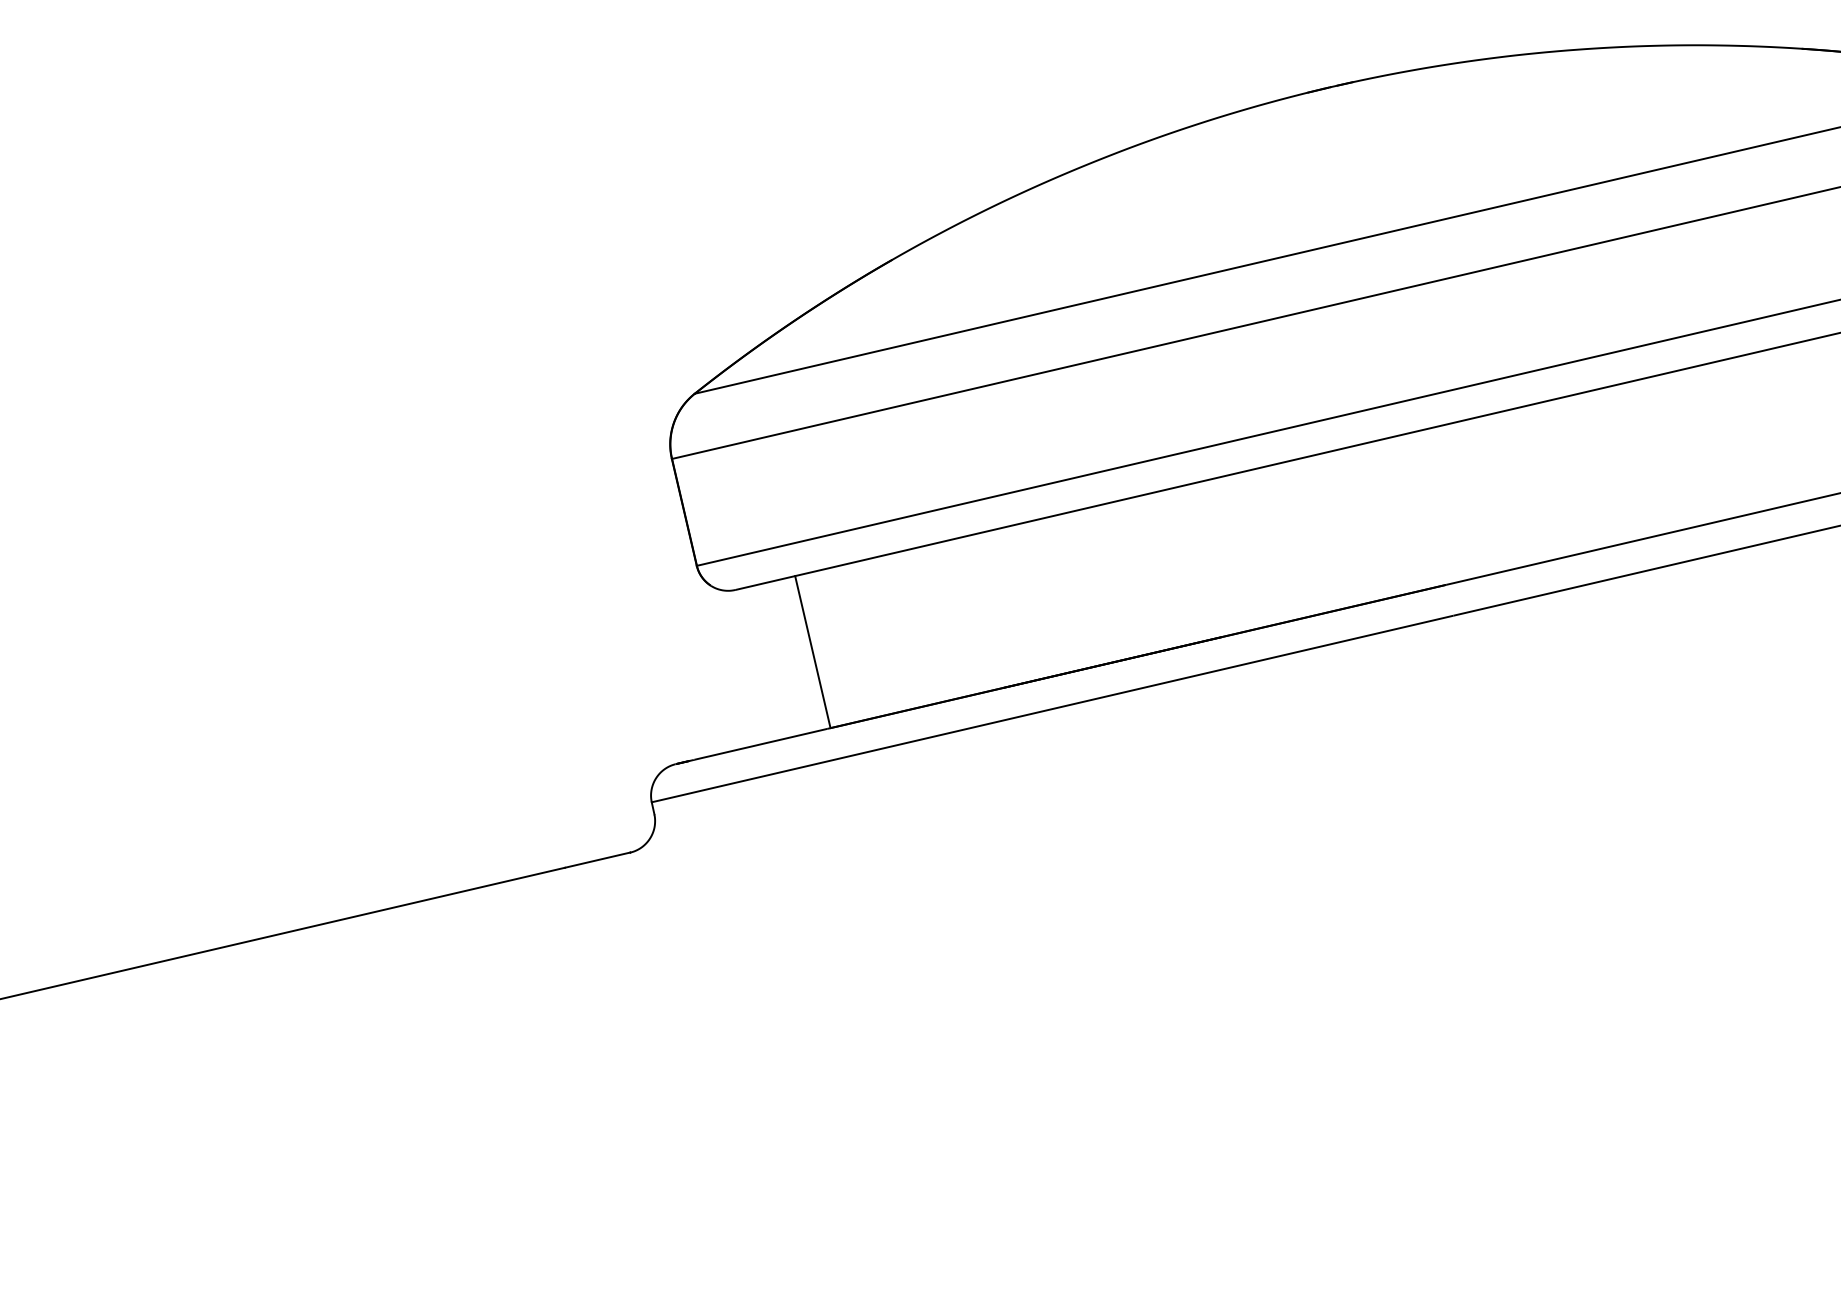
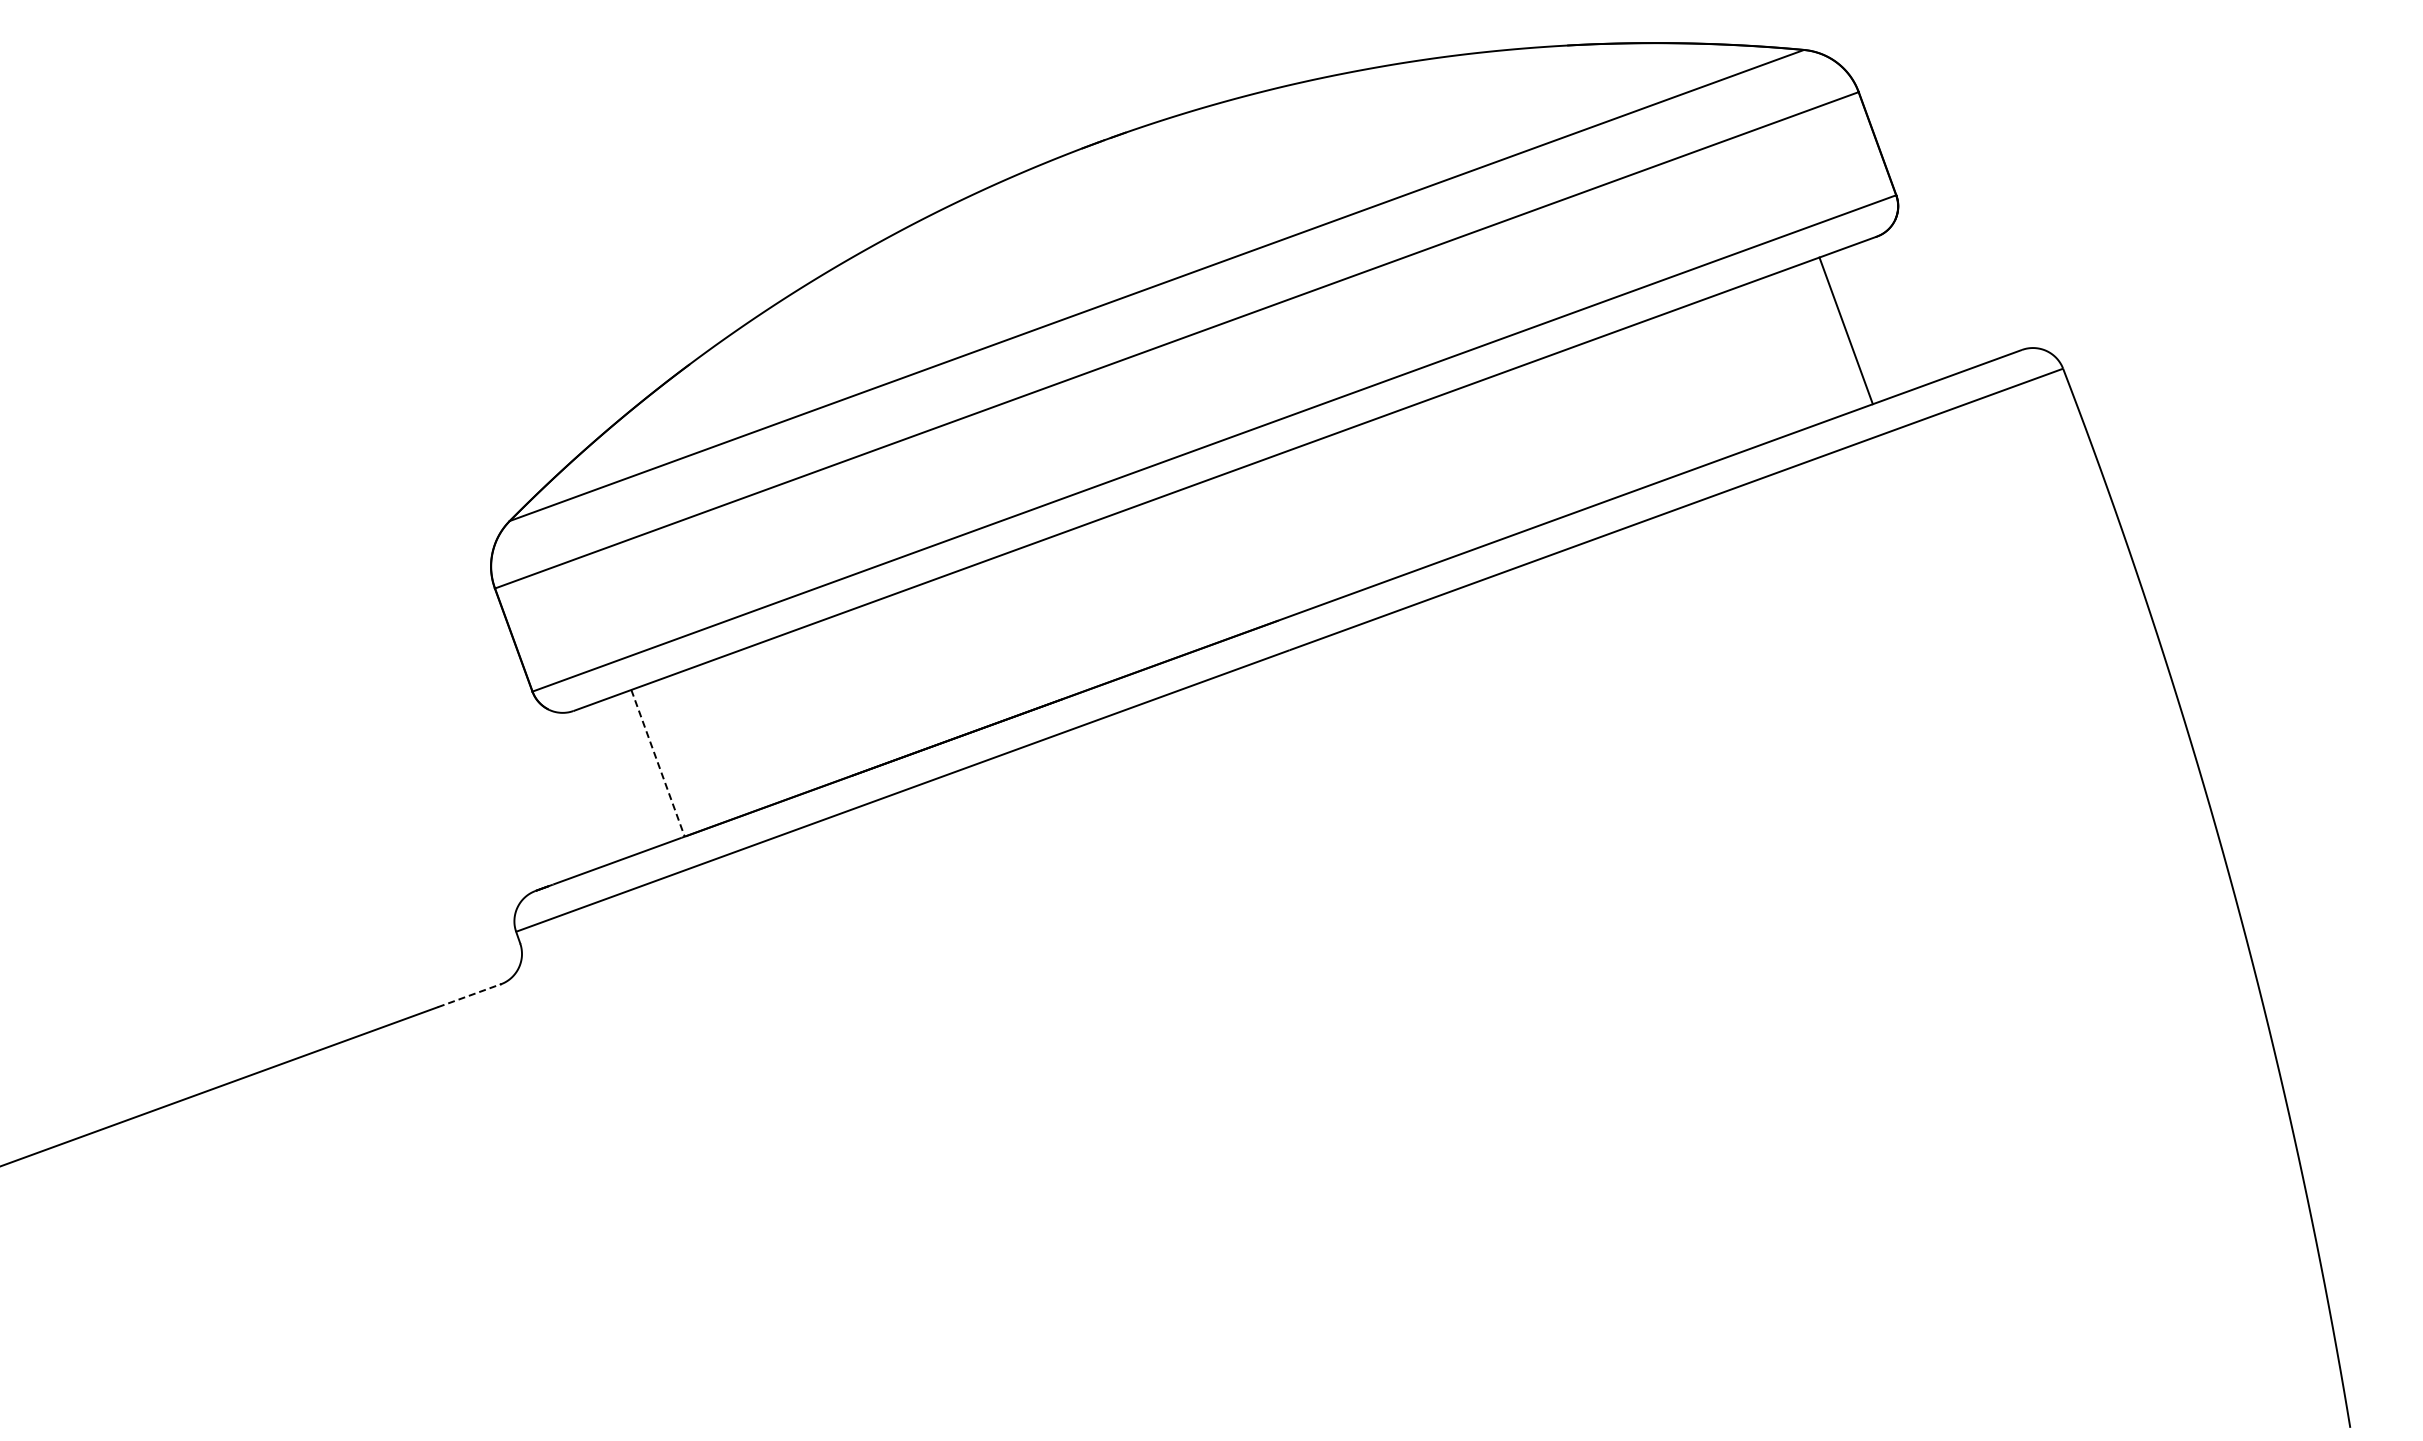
line: (813, 652) -> (658, 763), solid -> dashed
line: (597, 859) -> (469, 995), solid -> dashed

